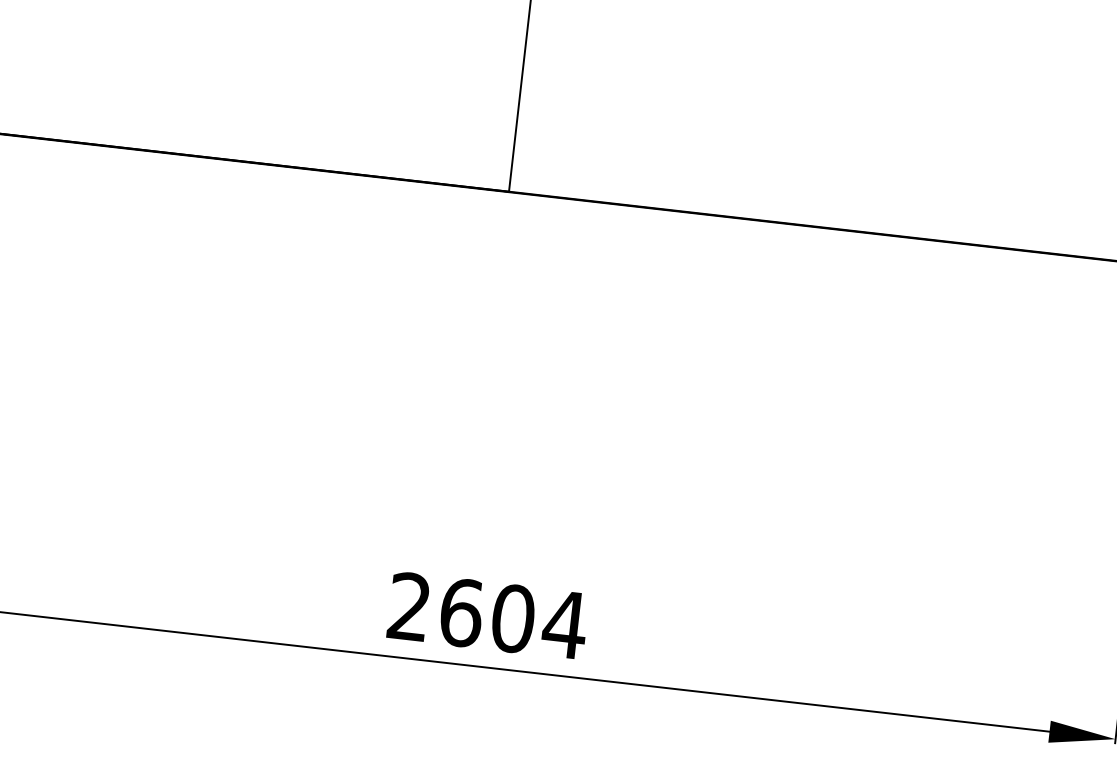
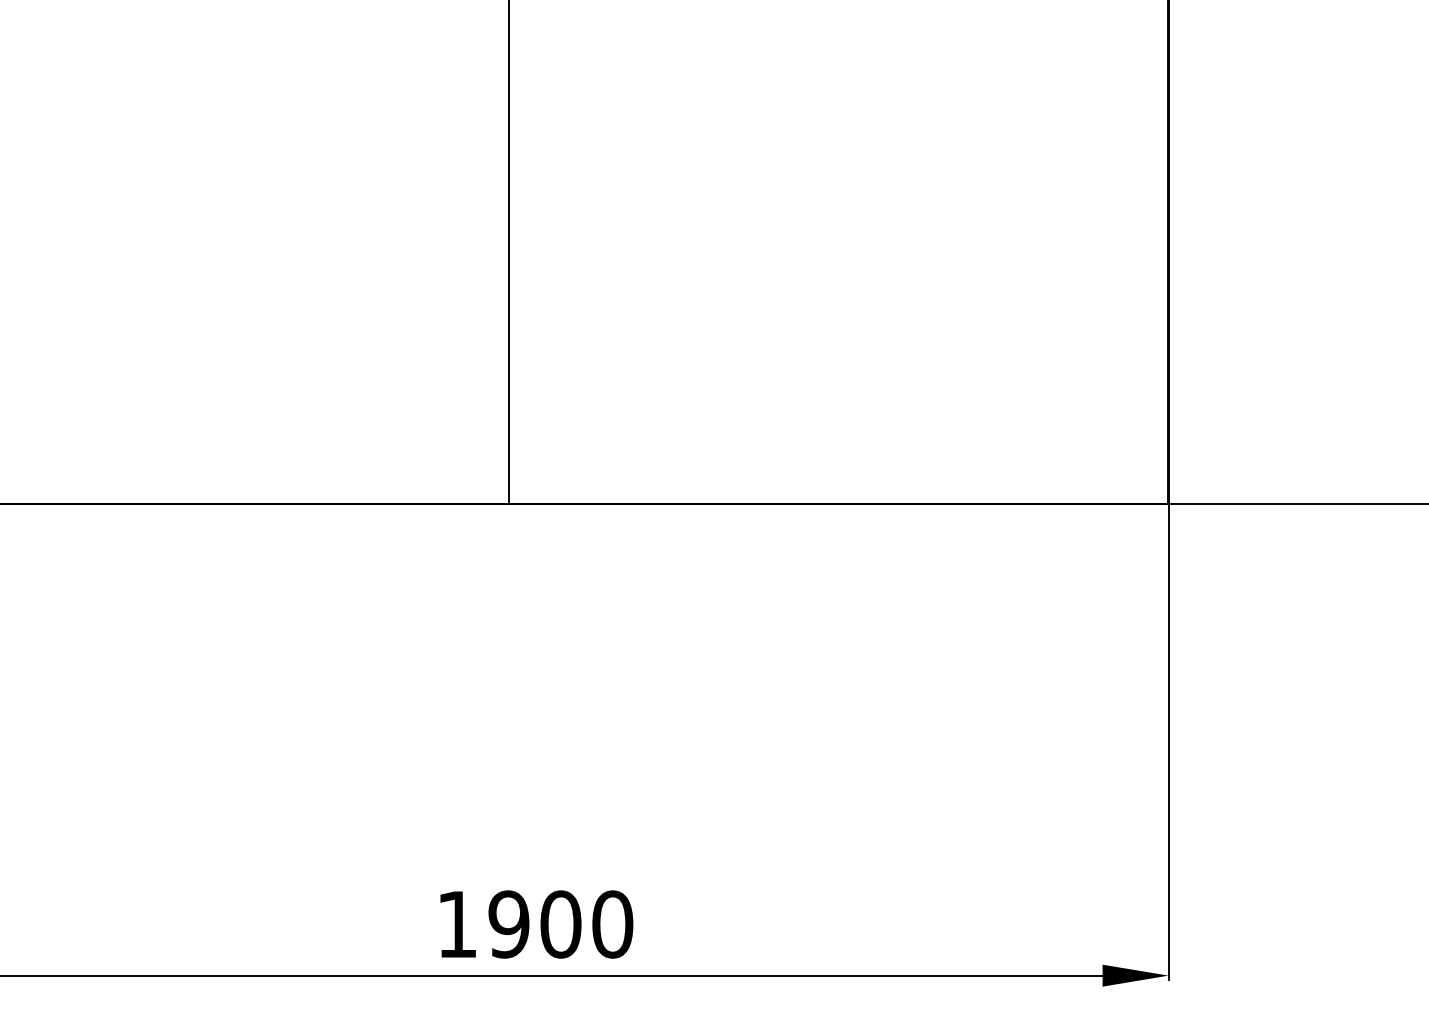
text: (487, 615) -> (535, 924), 2604 -> 1900

